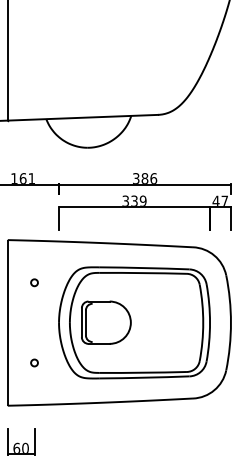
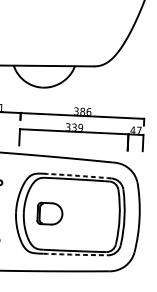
arc: (144, 268) -> (79, 176), solid -> dashed
part: (106, 322) -> (50, 213), size x0.7
arc: (144, 377) -> (75, 254), solid -> dashed

